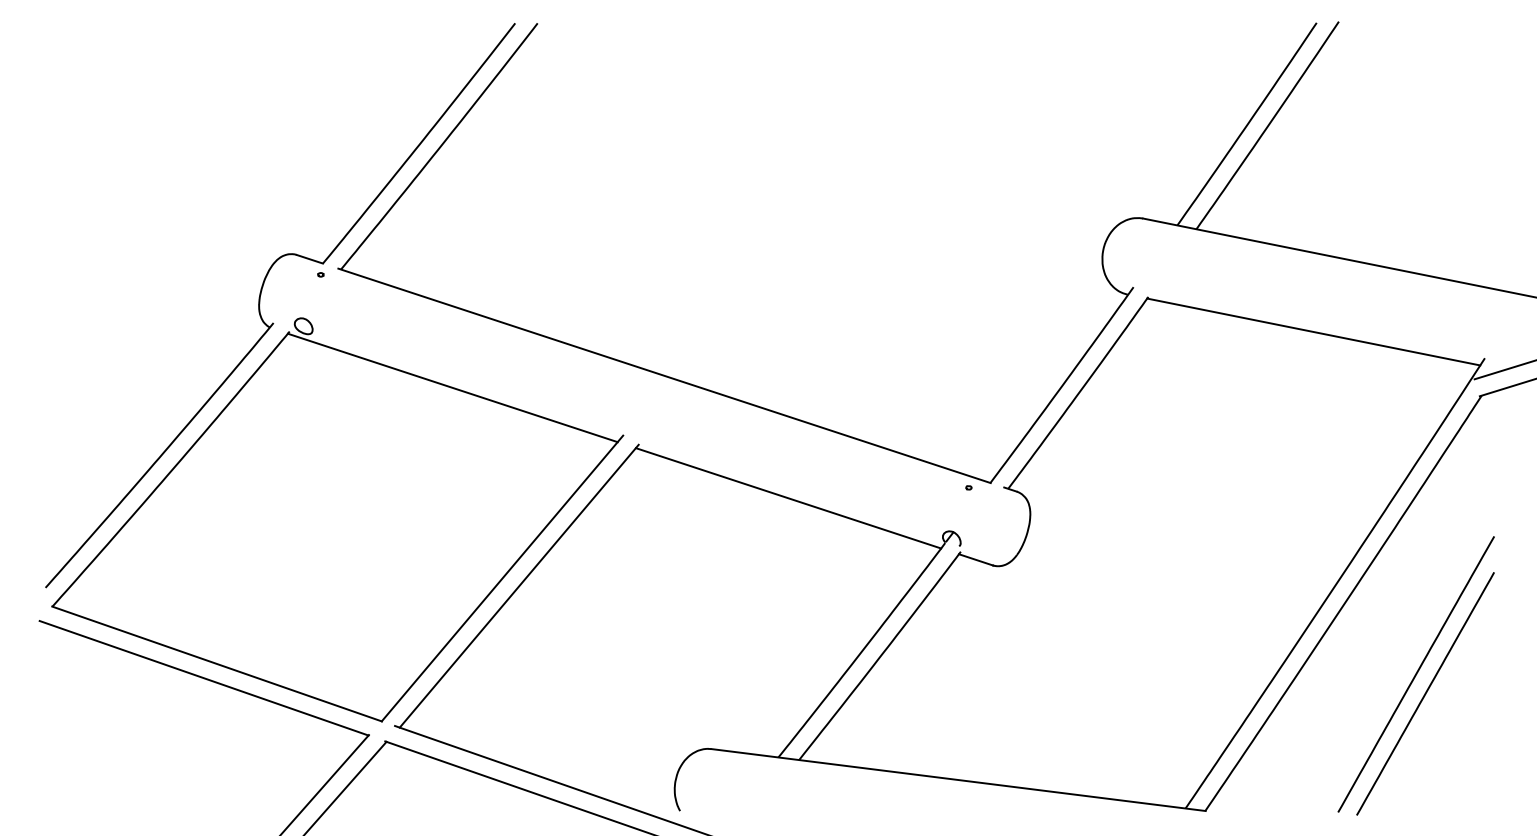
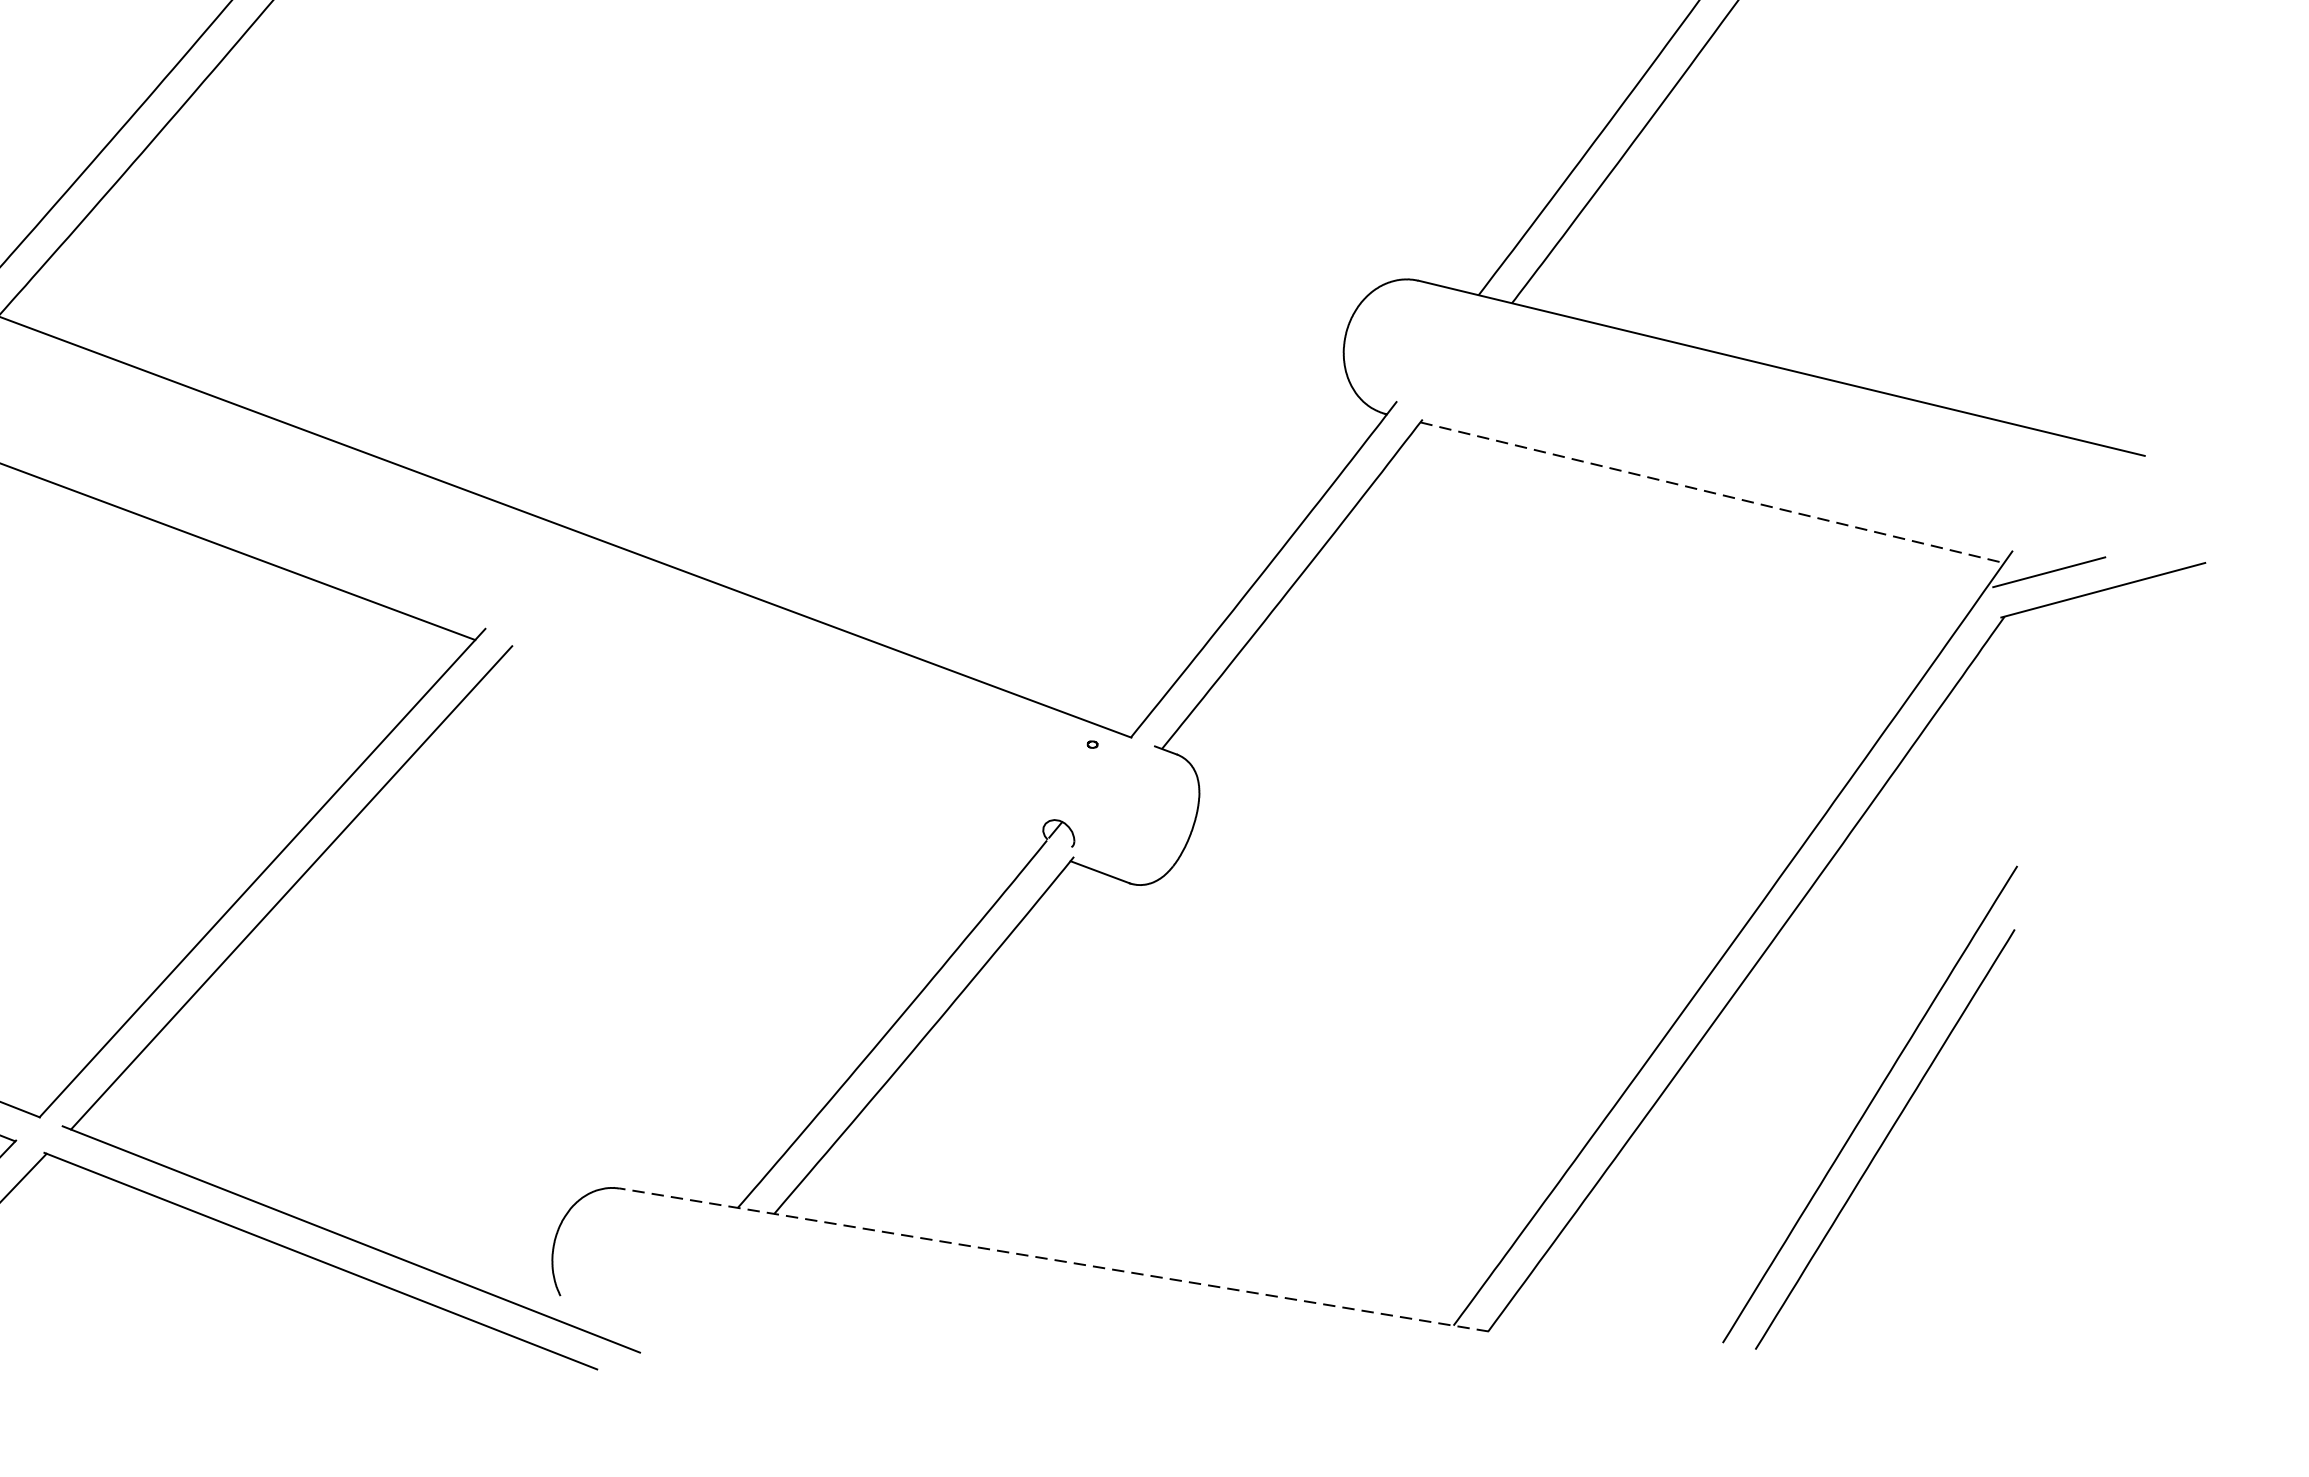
line: (1313, 332) -> (1711, 493), solid -> dashed
line: (788, 498) -> (773, 751), removed
line: (958, 779) -> (1054, 1259), solid -> dashed

